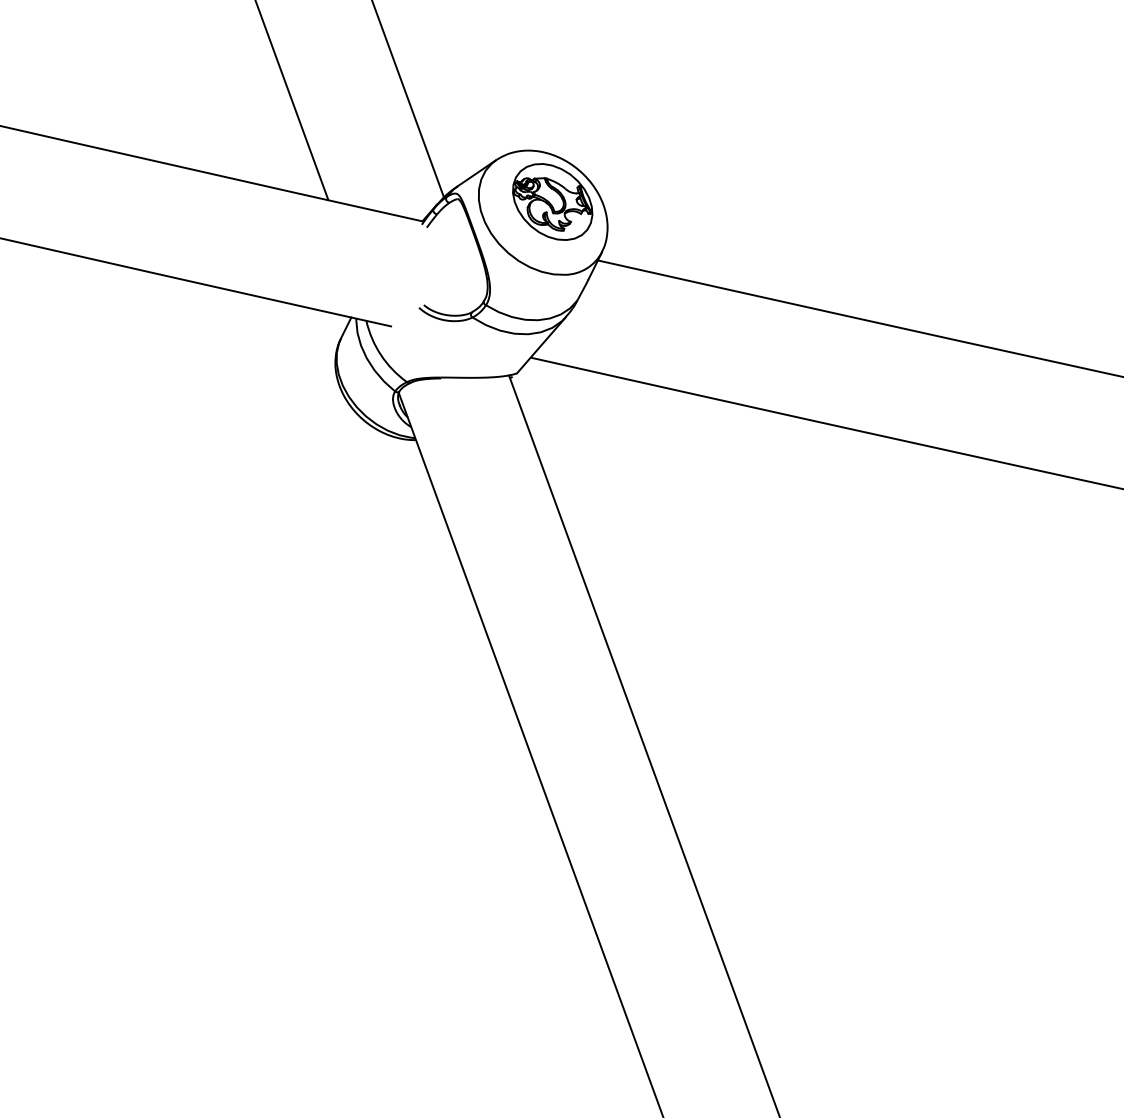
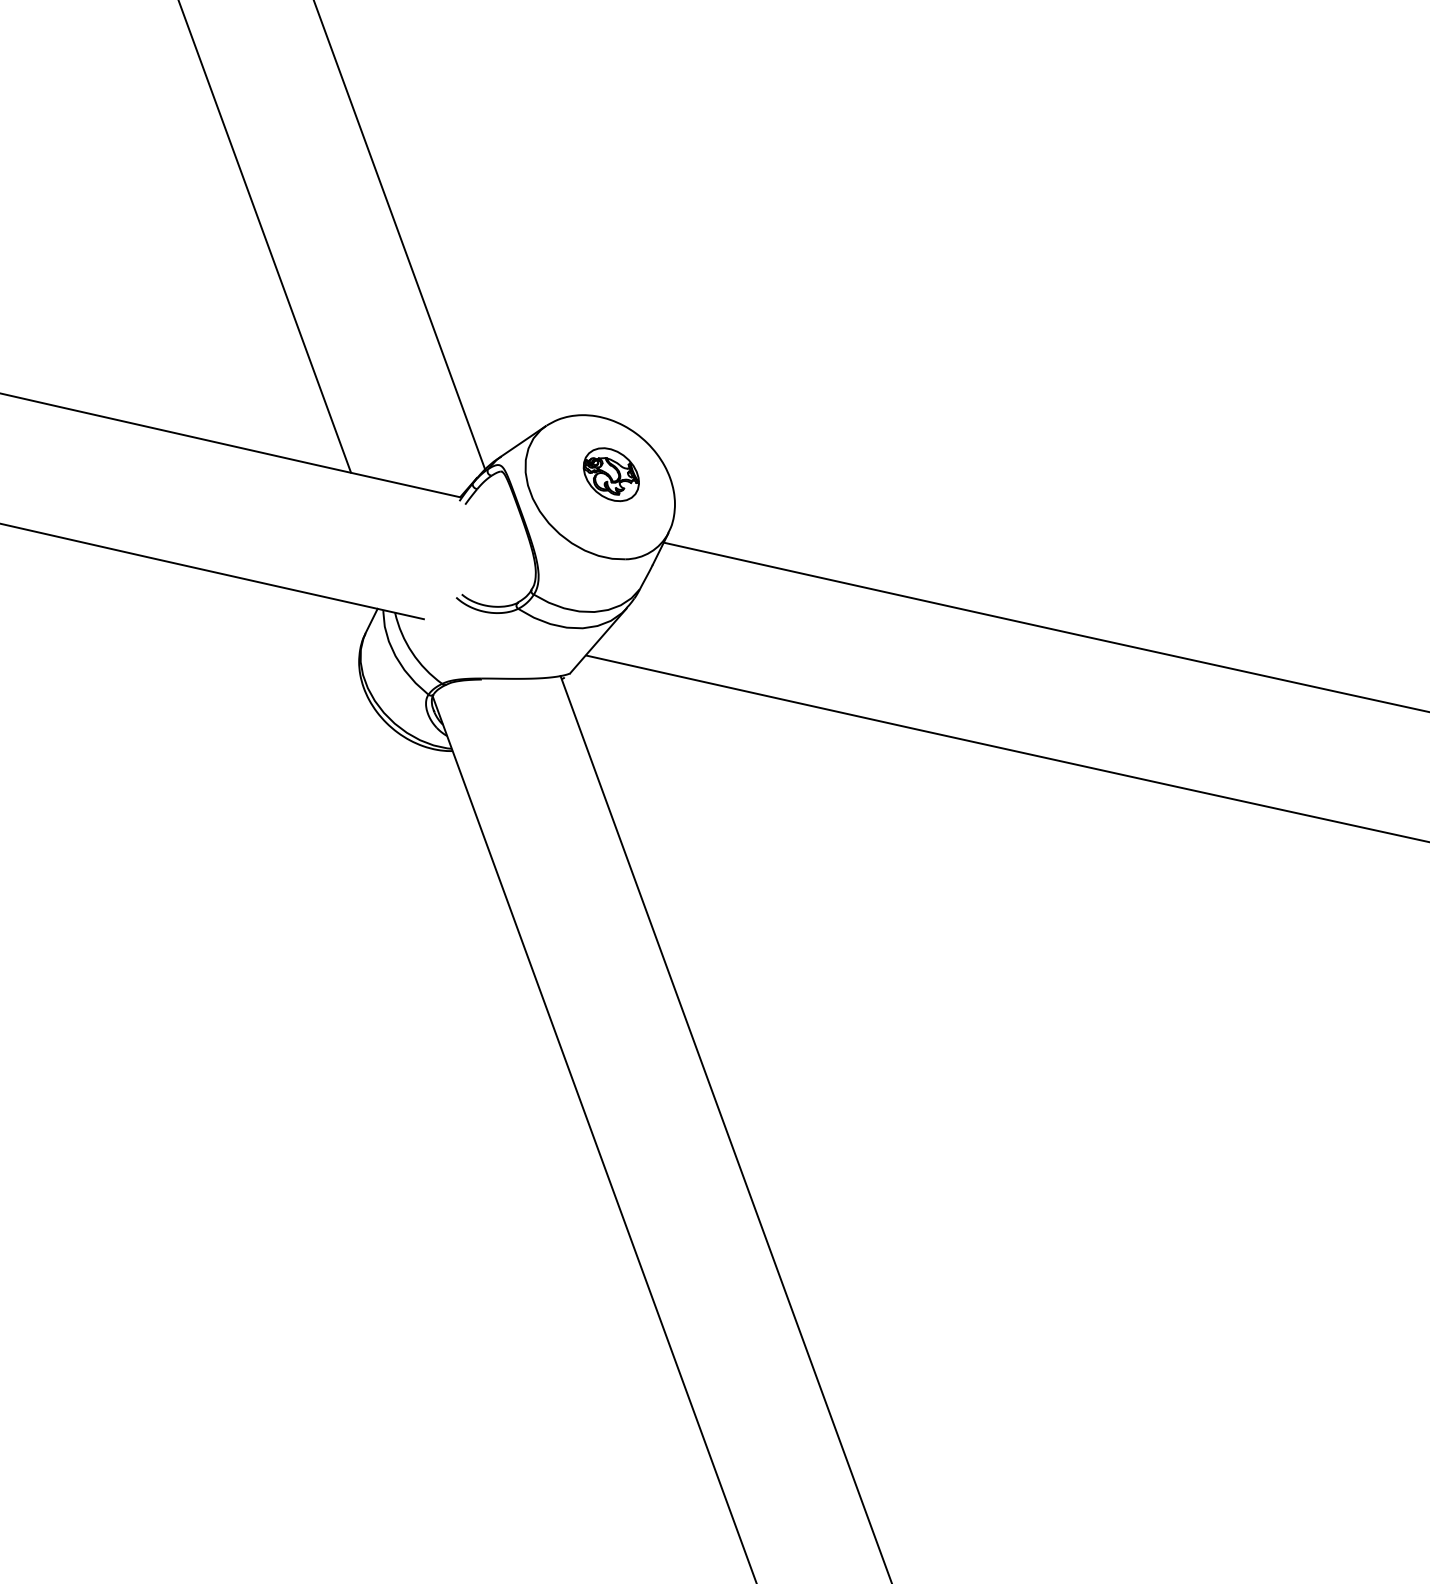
part: (552, 201) -> (611, 474), size x0.6

